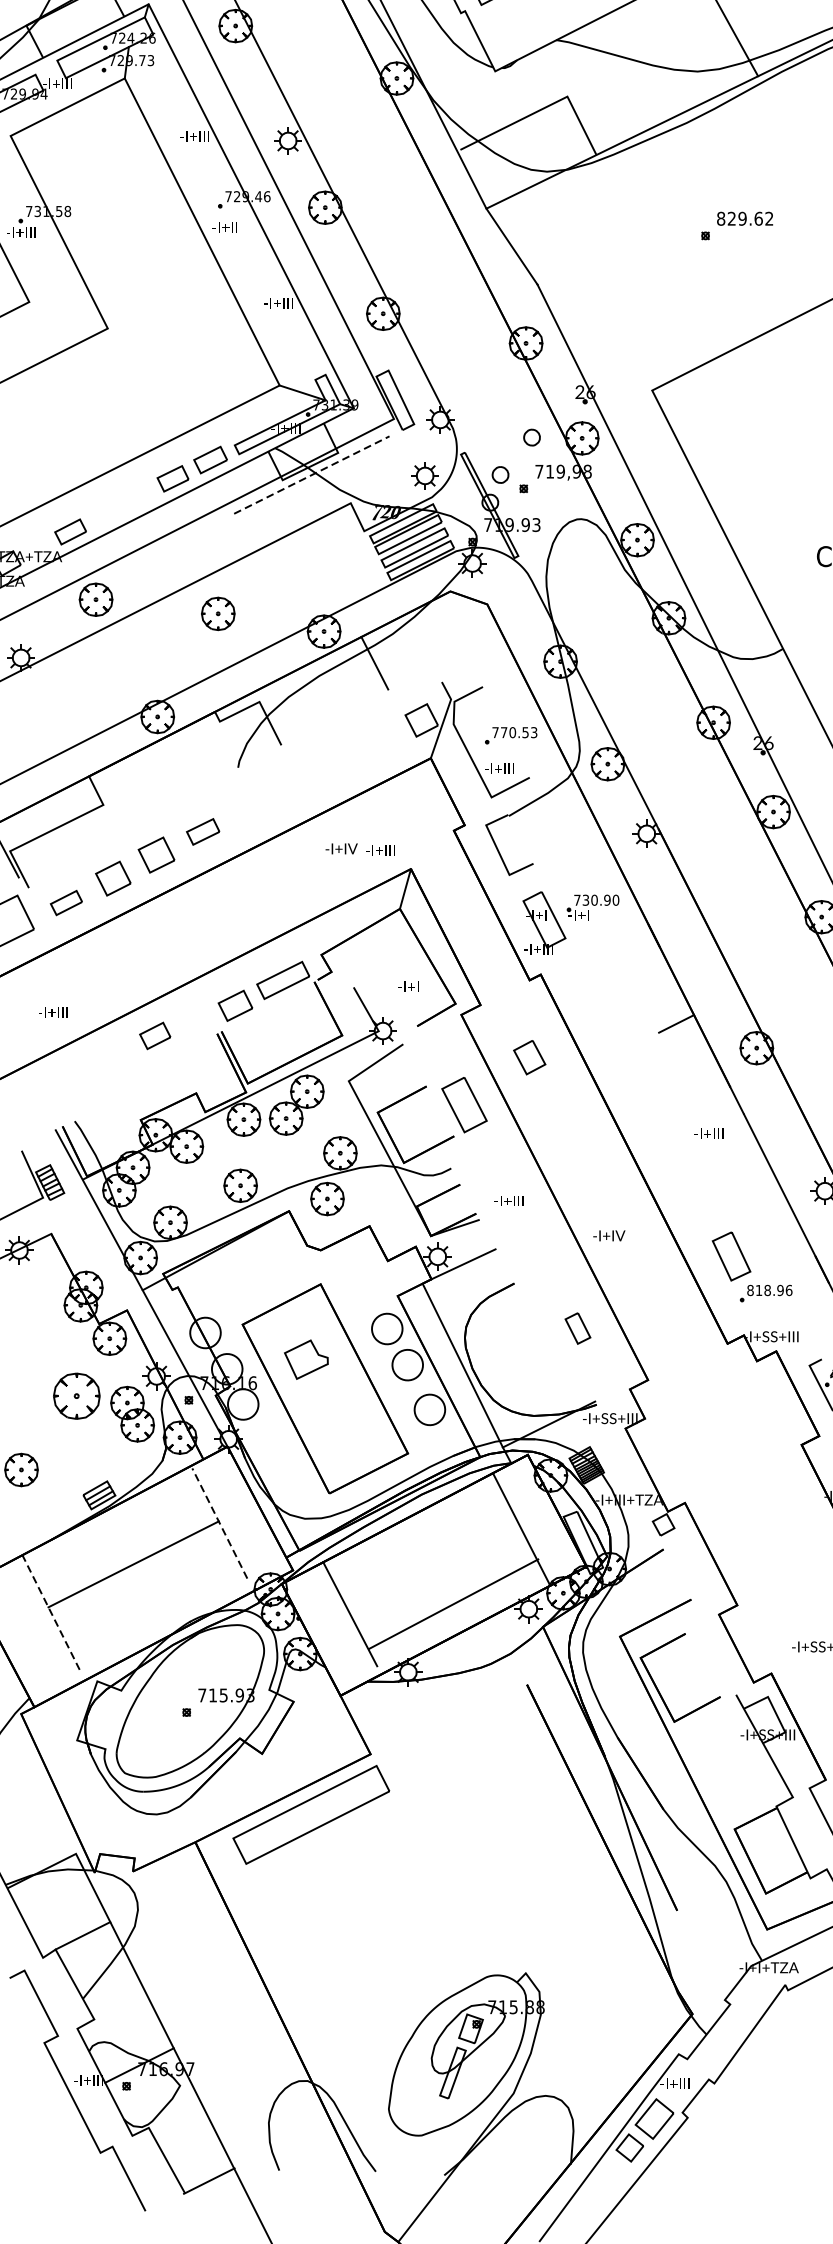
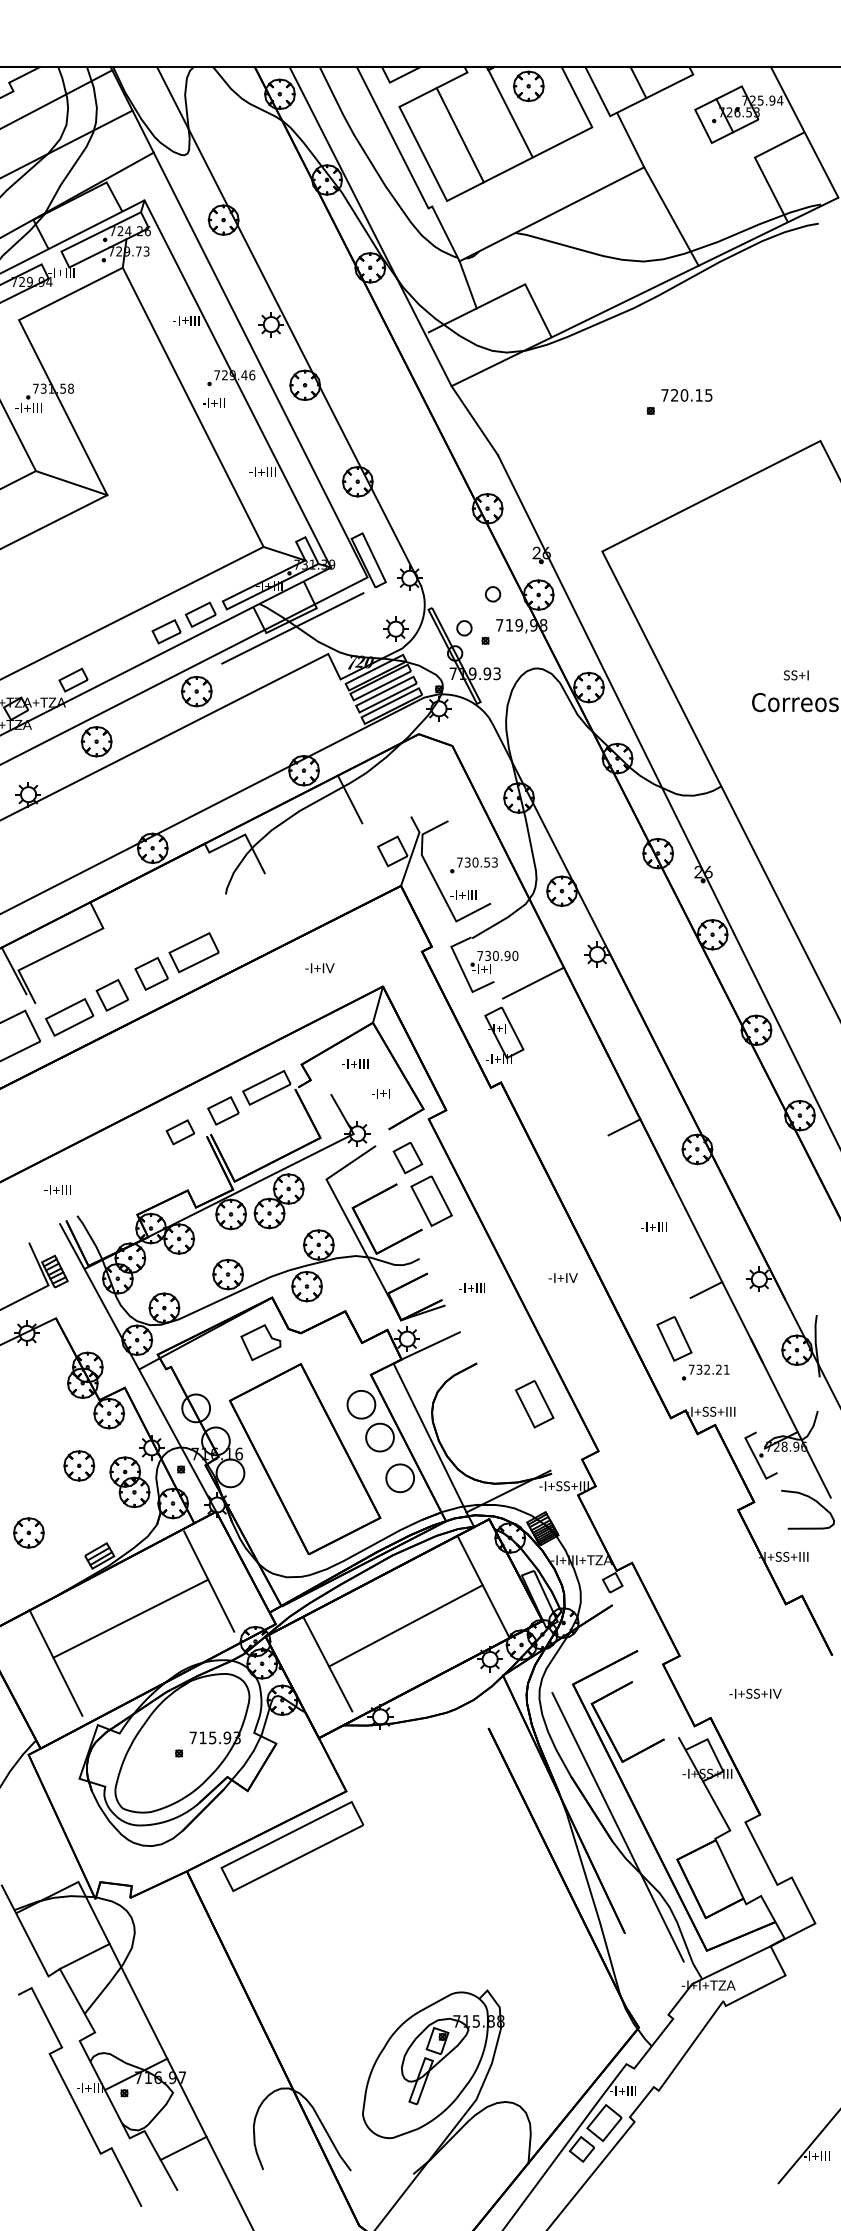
line: (503, 96) -> (467, 284), added
text: (744, 218) -> (686, 395), 829.62 -> 720.15
line: (68, 315) -> (71, 483), added
line: (311, 475) -> (292, 628), dashed -> solid
part: (217, 613) -> (196, 691), moved
text: (503, 732) -> (467, 862), 770.53 -> 730.53
part: (202, 831) -> (193, 952), size x1.67
text: (380, 850) -> (355, 1063), moved
line: (576, 864) -> (533, 982), added
part: (66, 903) -> (69, 1017), size x1.67
part: (593, 906) -> (494, 961), moved
text: (52, 1011) -> (57, 1189), moved
part: (154, 1036) -> (179, 1132), moved
part: (529, 1058) -> (407, 1158), moved
line: (766, 1202) -> (706, 1289), added
text: (608, 1235) -> (562, 1277), moved
text: (769, 1290) -> (708, 1369), 818.96 -> 732.21
part: (577, 1328) -> (534, 1404), size x1.67
part: (305, 1359) -> (260, 1342), moved
part: (77, 1395) -> (79, 1465), size x0.71
line: (220, 1523) -> (209, 1581), dashed -> solid
line: (453, 1603) -> (405, 1625), moved
line: (51, 1613) -> (56, 1663), dashed -> solid
line: (668, 1793) -> (617, 1827), added
line: (209, 2180) -> (183, 2147), moved

